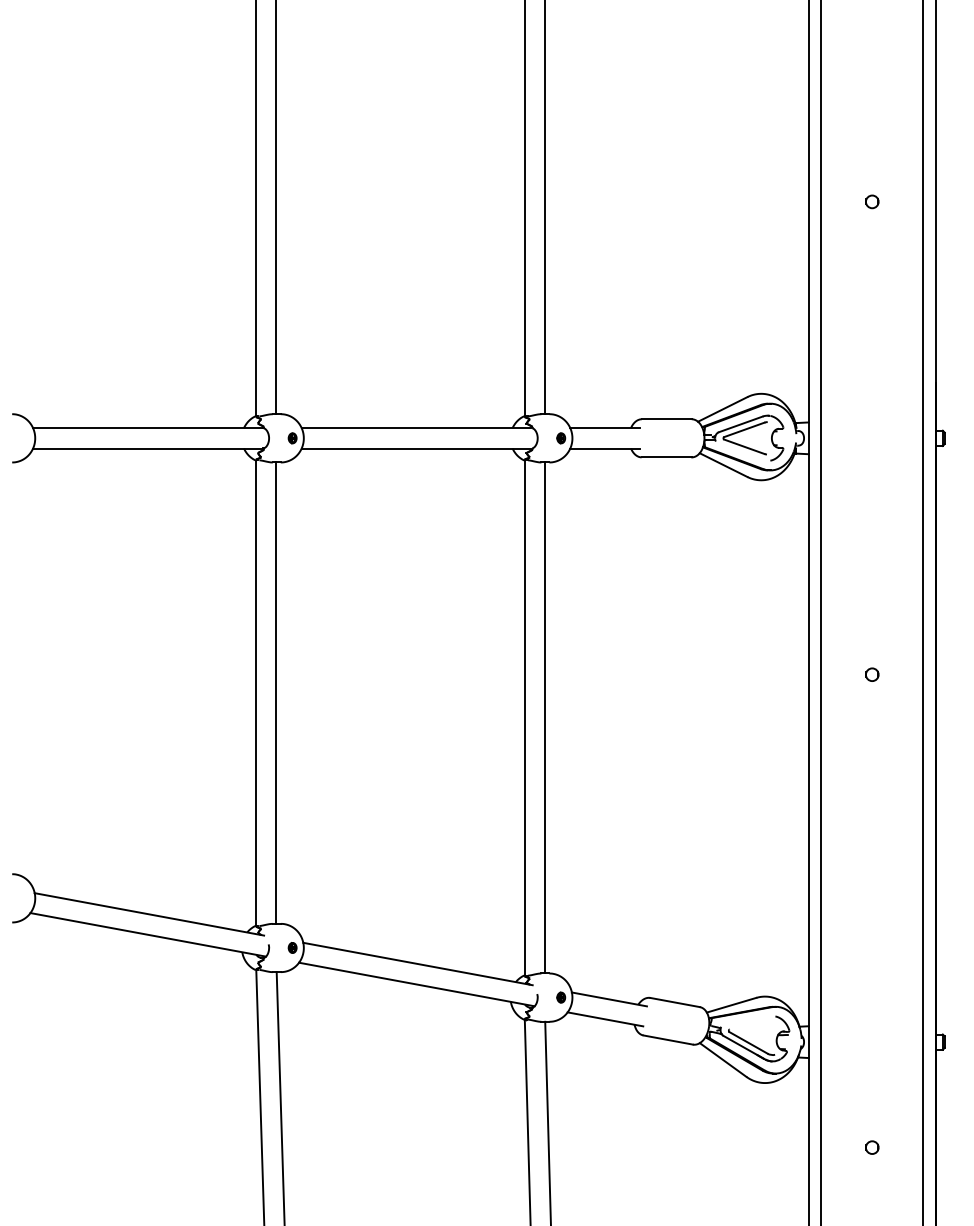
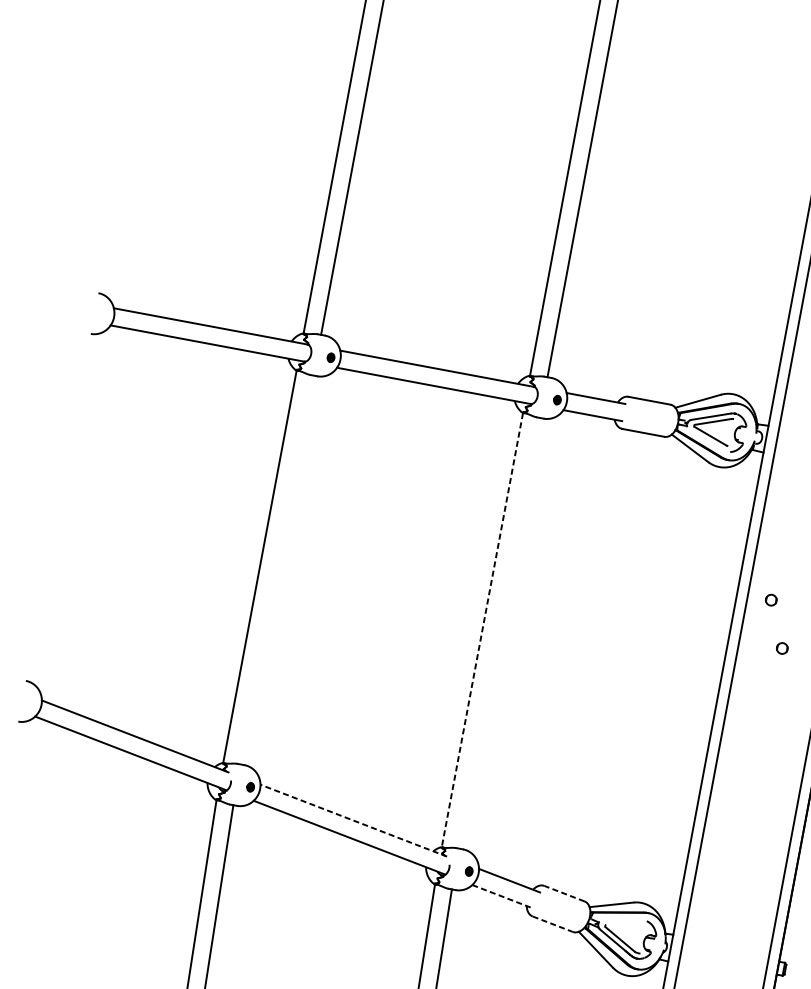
circle: (849, 621) -> (771, 600), added
line: (276, 692) -> (277, 569), removed
line: (544, 717) -> (499, 632), removed
line: (524, 718) -> (482, 630), solid -> dashed
line: (417, 964) -> (353, 820), solid -> dashed
line: (674, 1002) -> (563, 893), solid -> dashed
line: (605, 1019) -> (503, 896), solid -> dashed
line: (668, 1040) -> (552, 924), solid -> dashed

